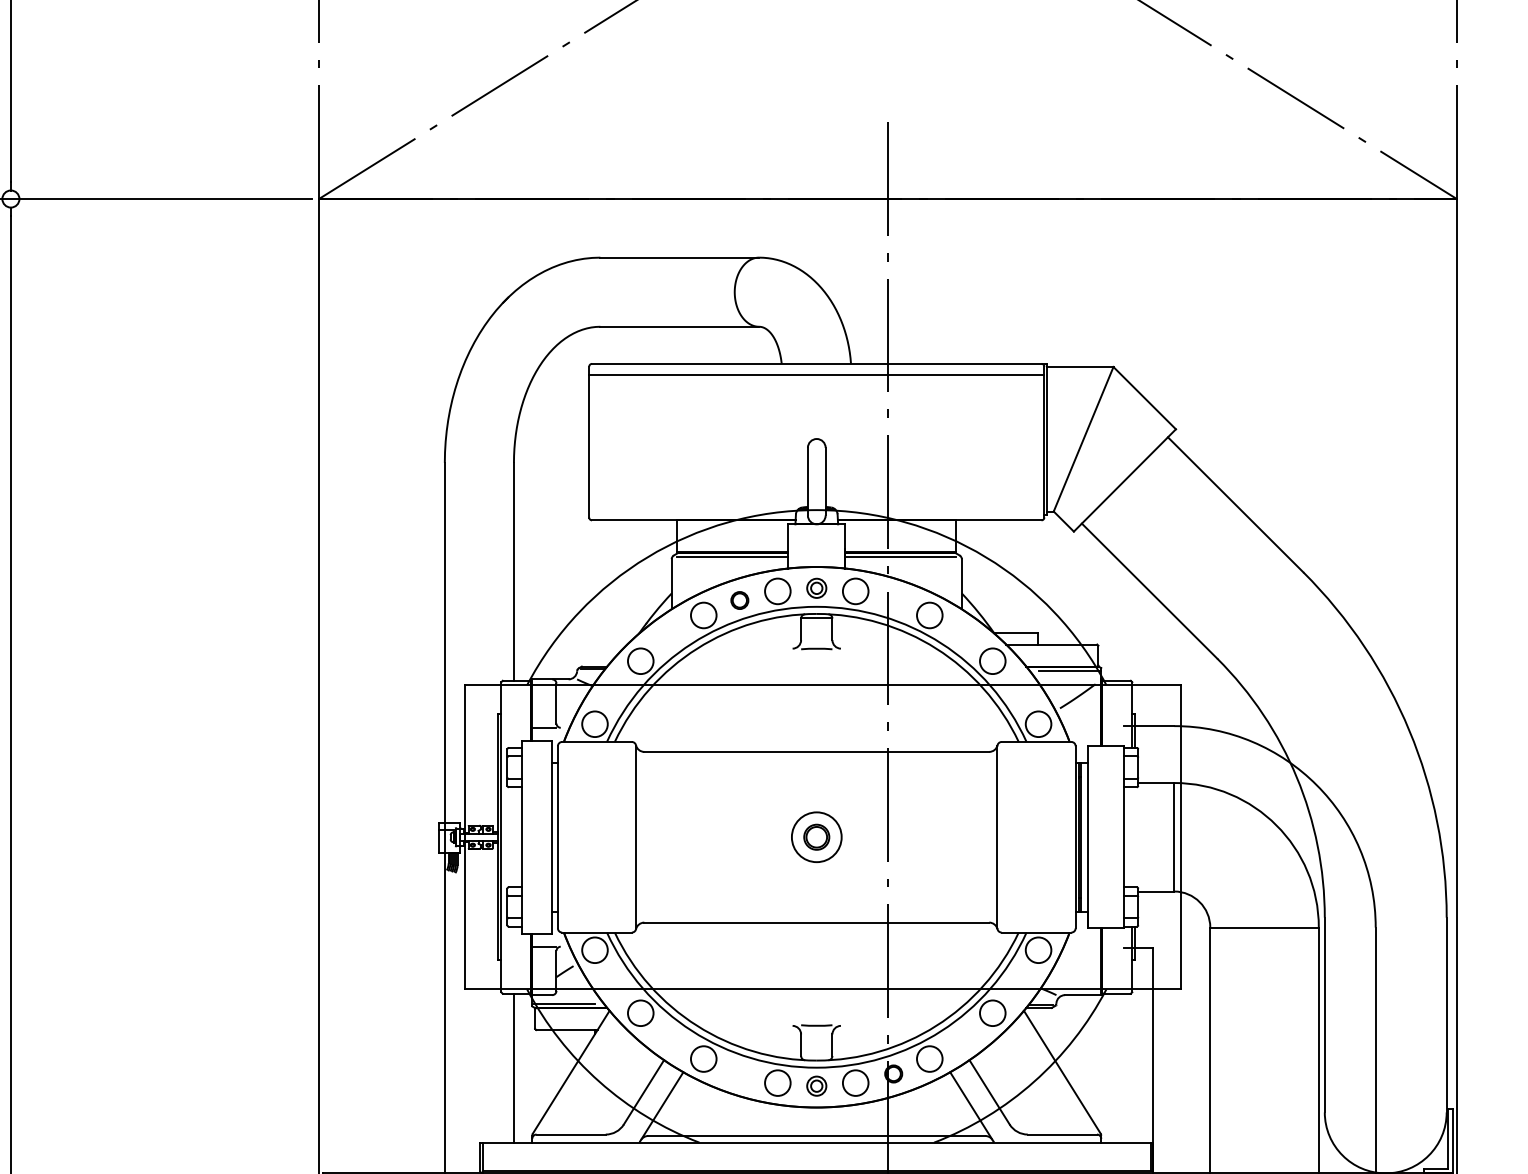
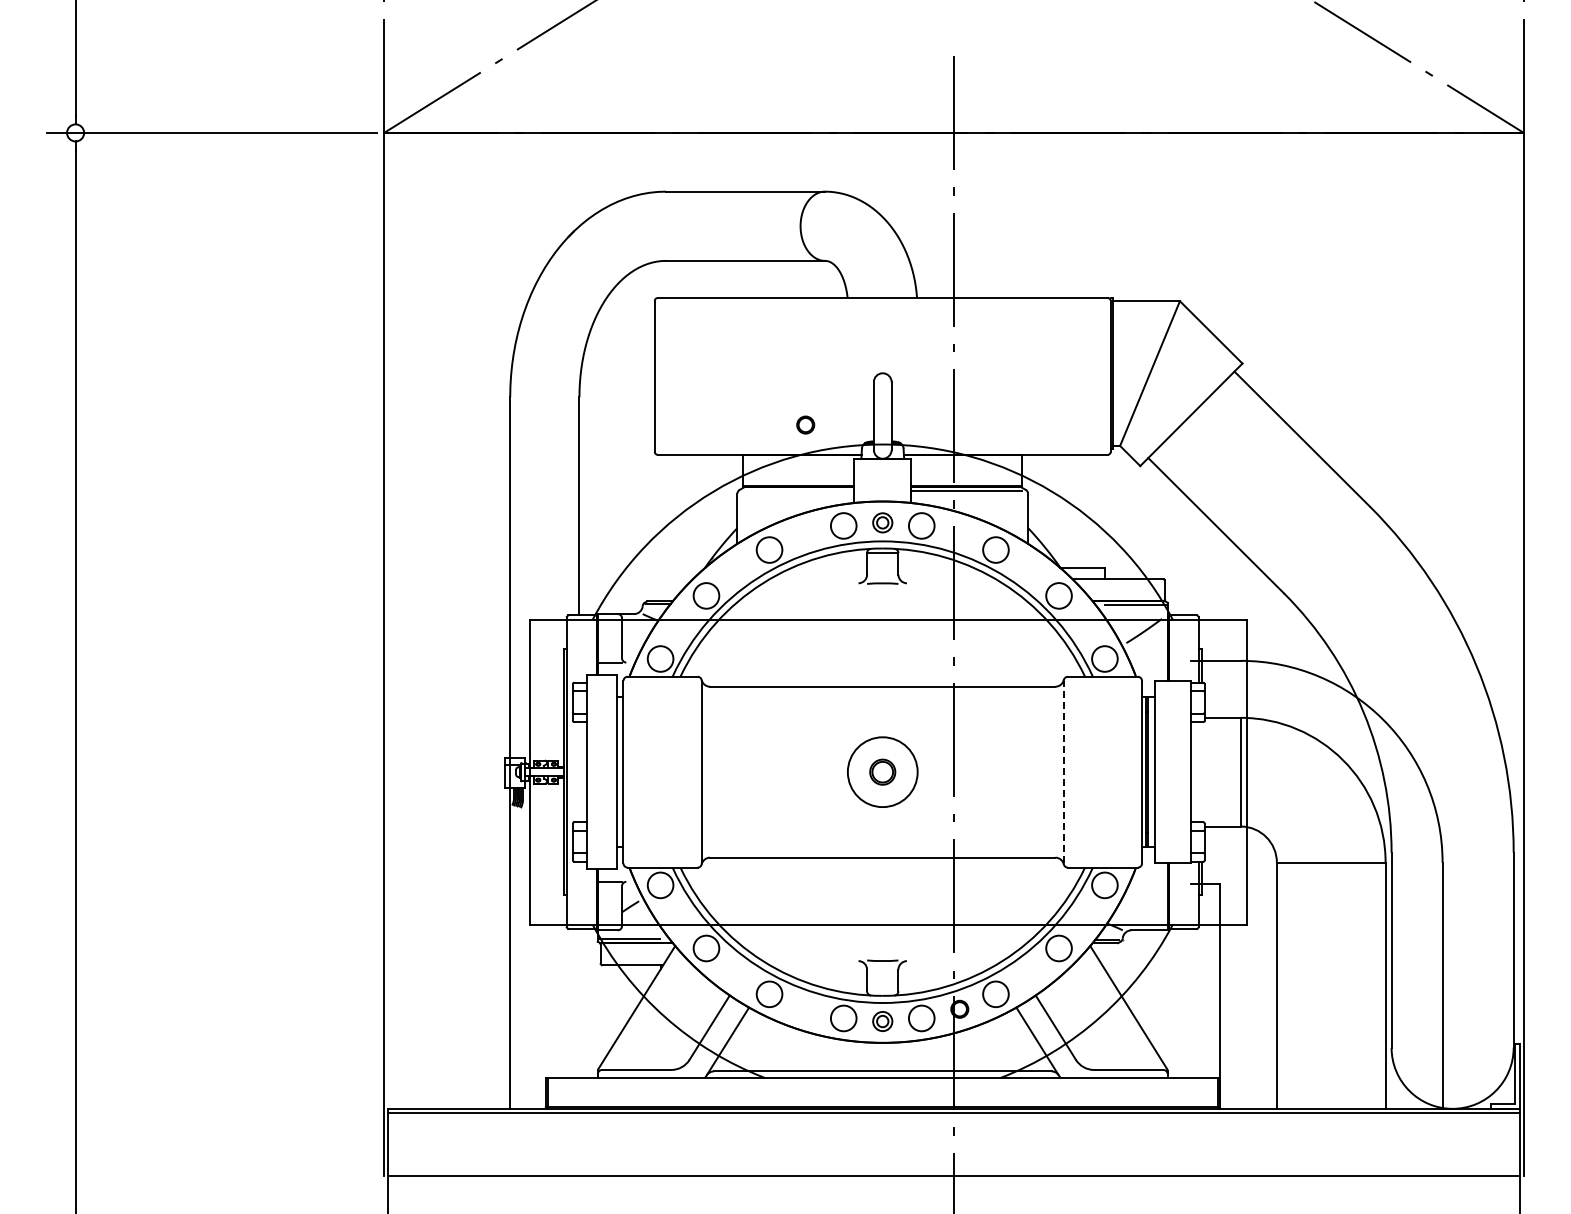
line: (816, 375) -> (882, 309), removed
line: (732, 557) -> (798, 491), removed
part: (739, 599) -> (805, 424), moved
line: (997, 836) -> (1063, 771), solid -> dashed
circle: (816, 837) -> (882, 772), size x1.4
line: (514, 1068) -> (579, 1003), removed

